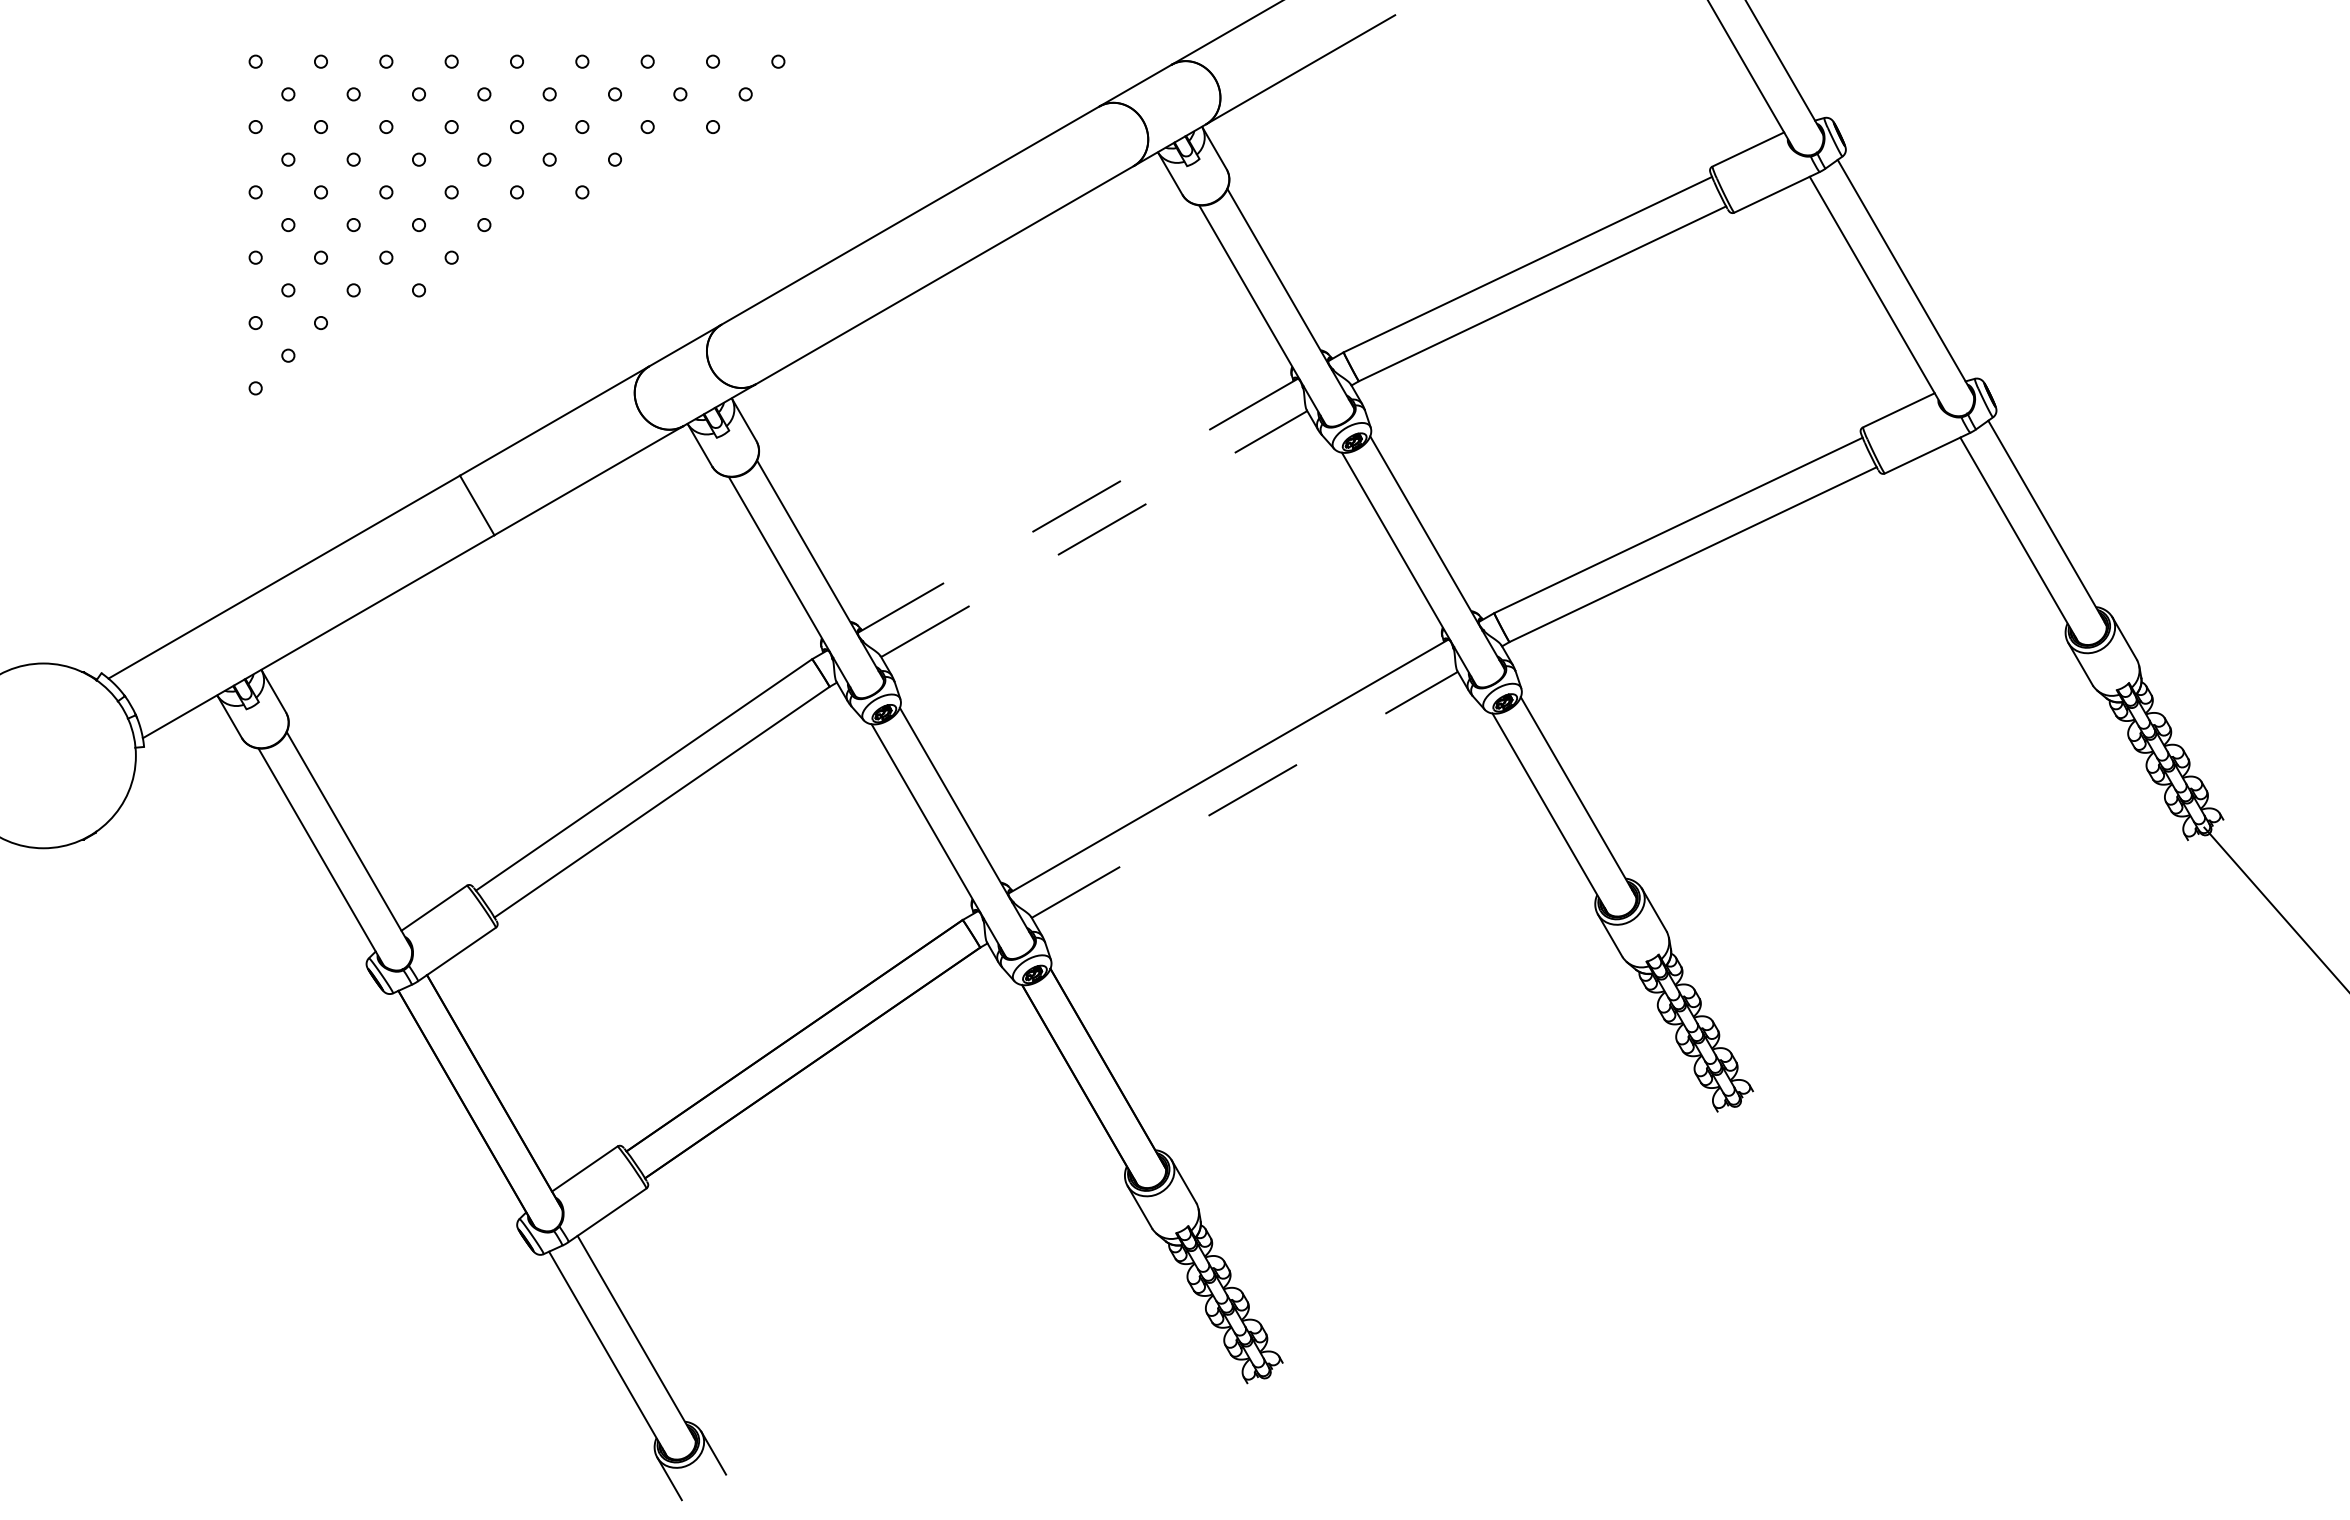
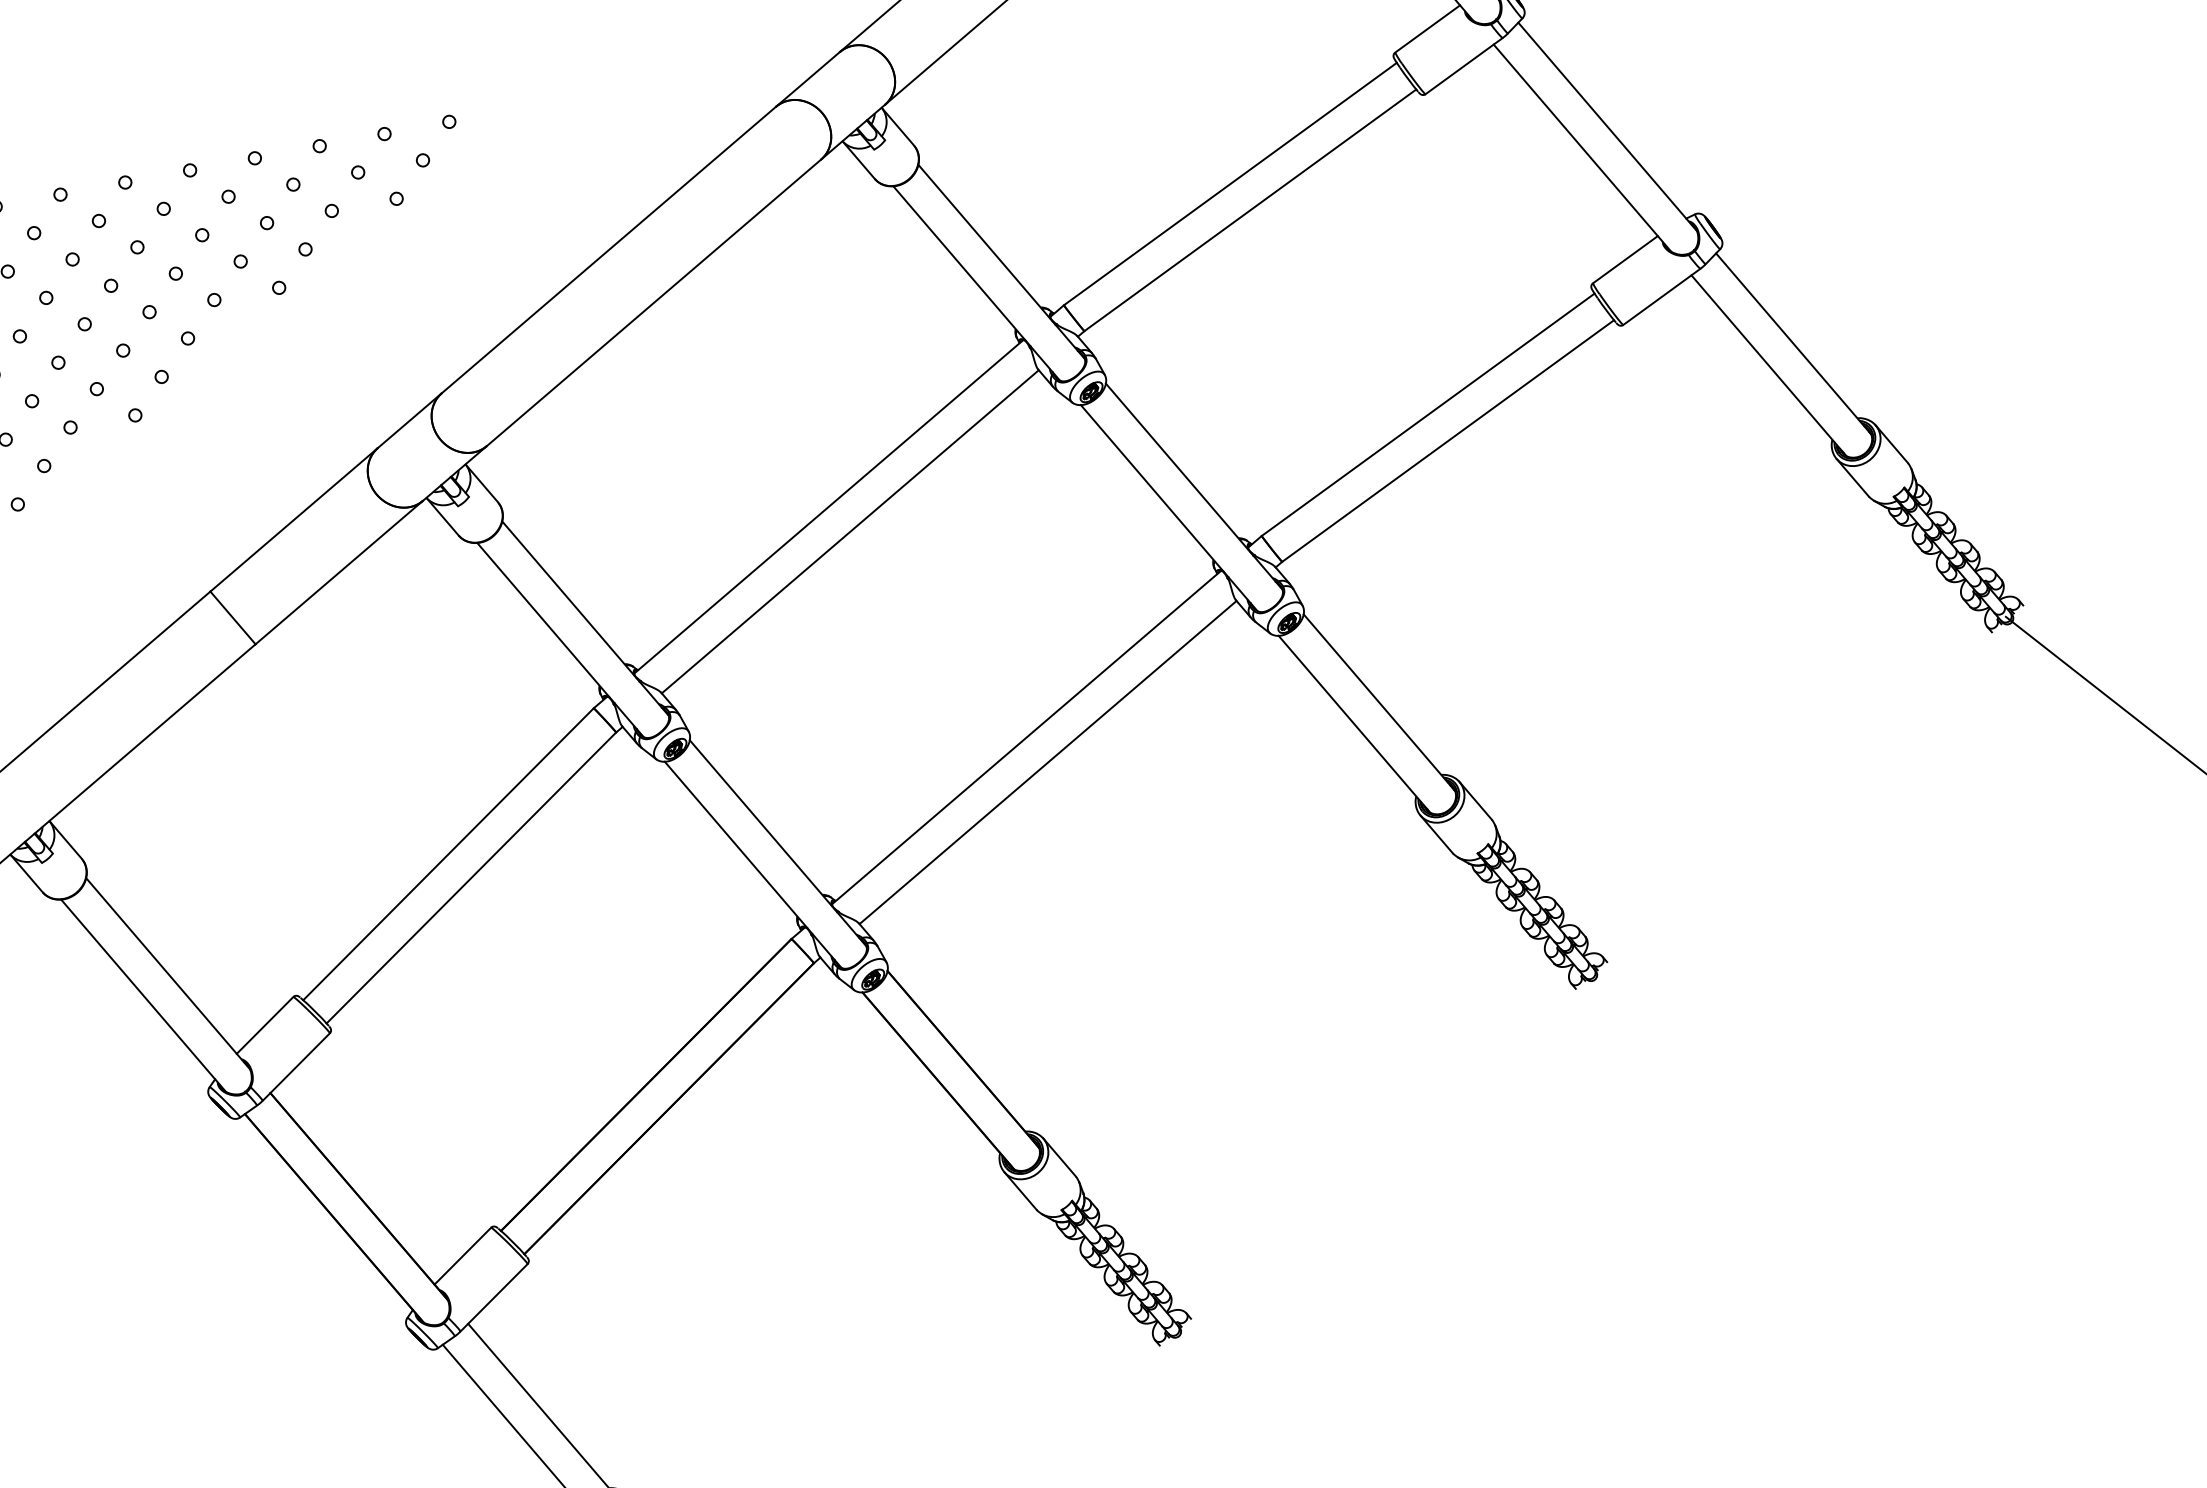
line: (1077, 505) -> (828, 506), dashed -> solid
line: (1094, 533) -> (850, 531), dashed -> solid
line: (1245, 794) -> (1048, 762), dashed -> solid

